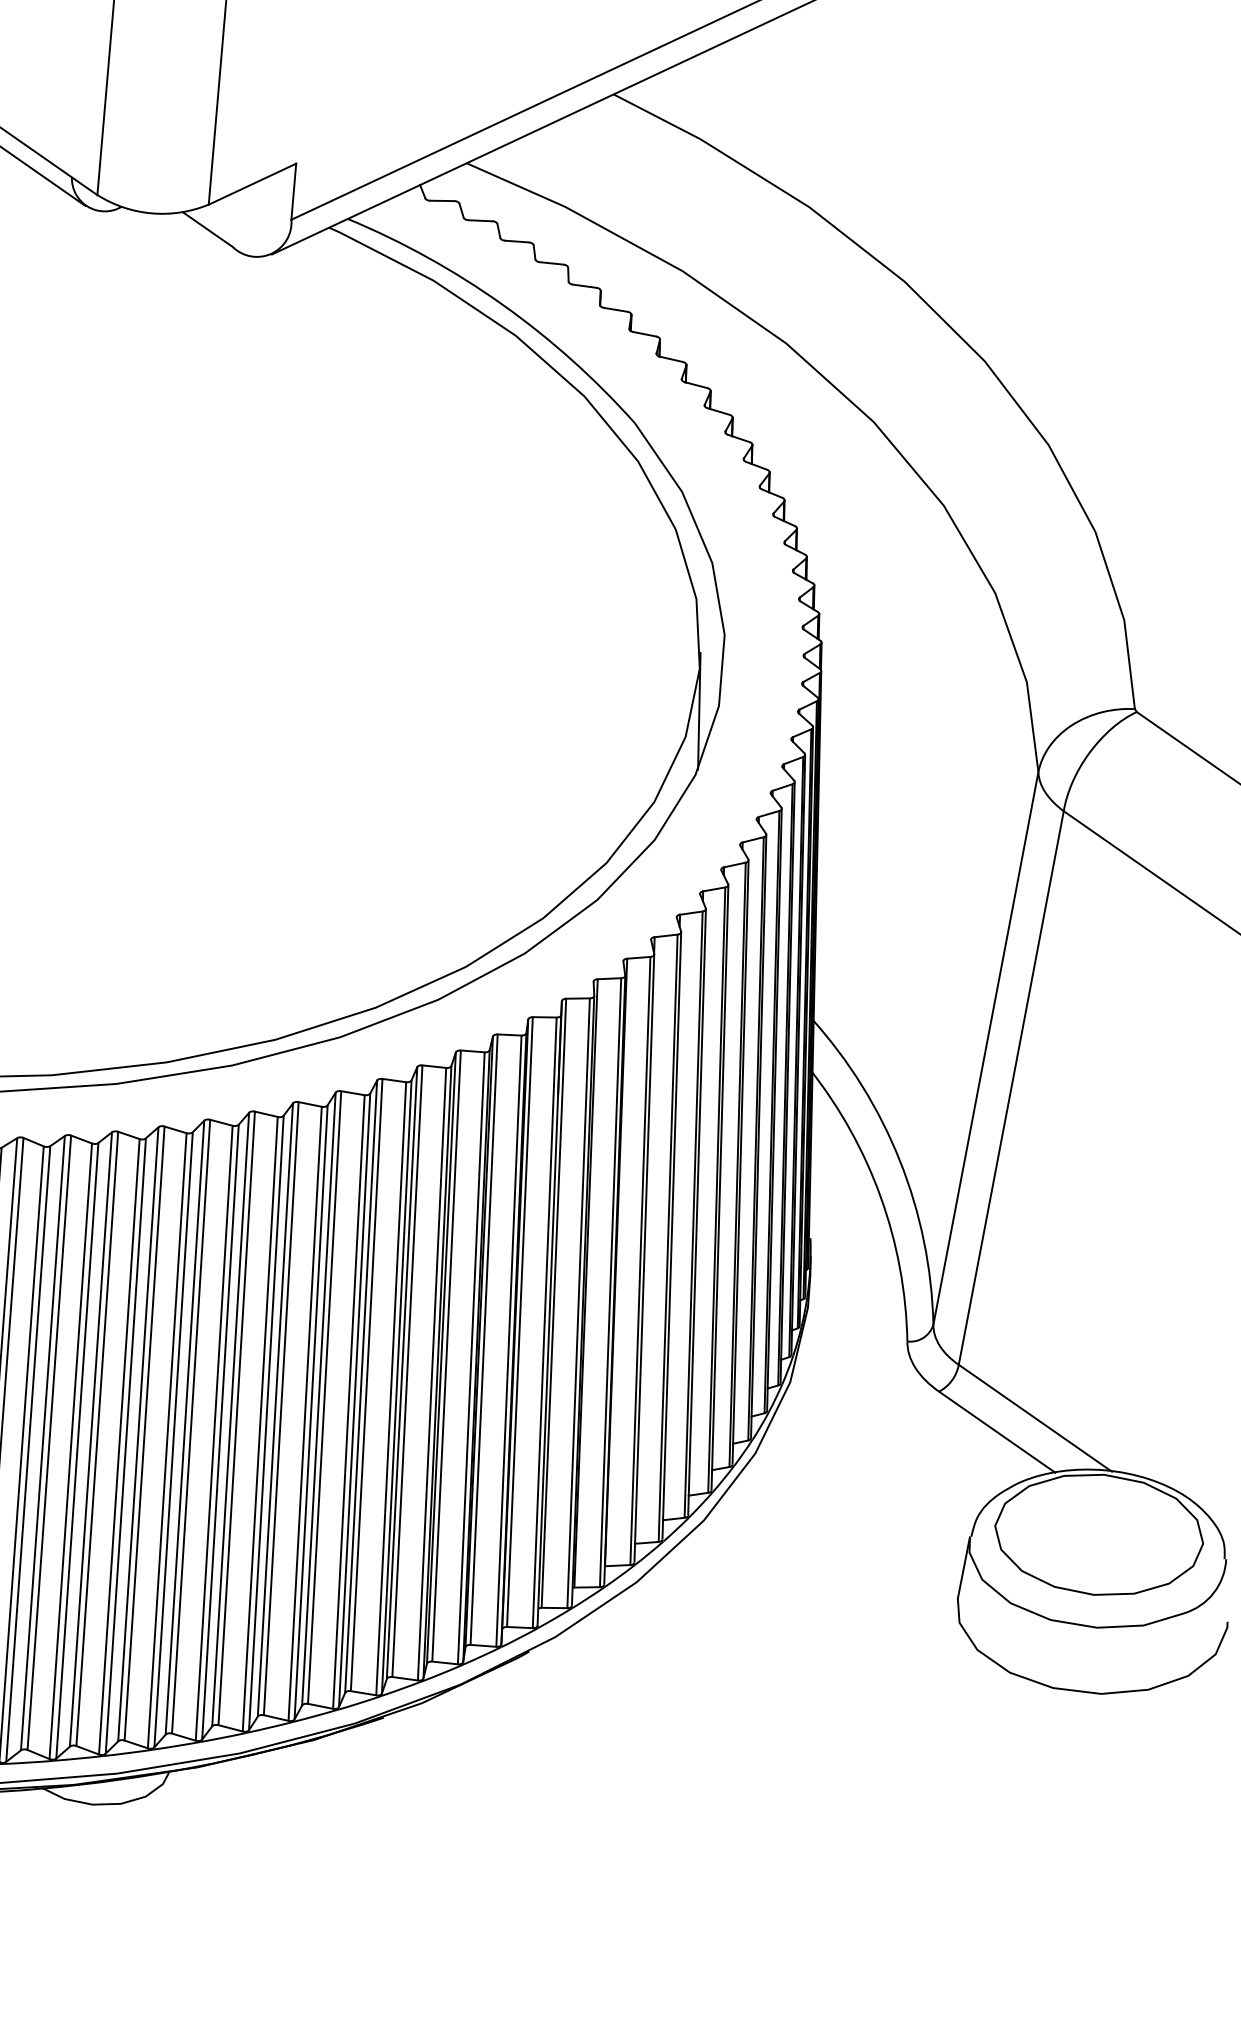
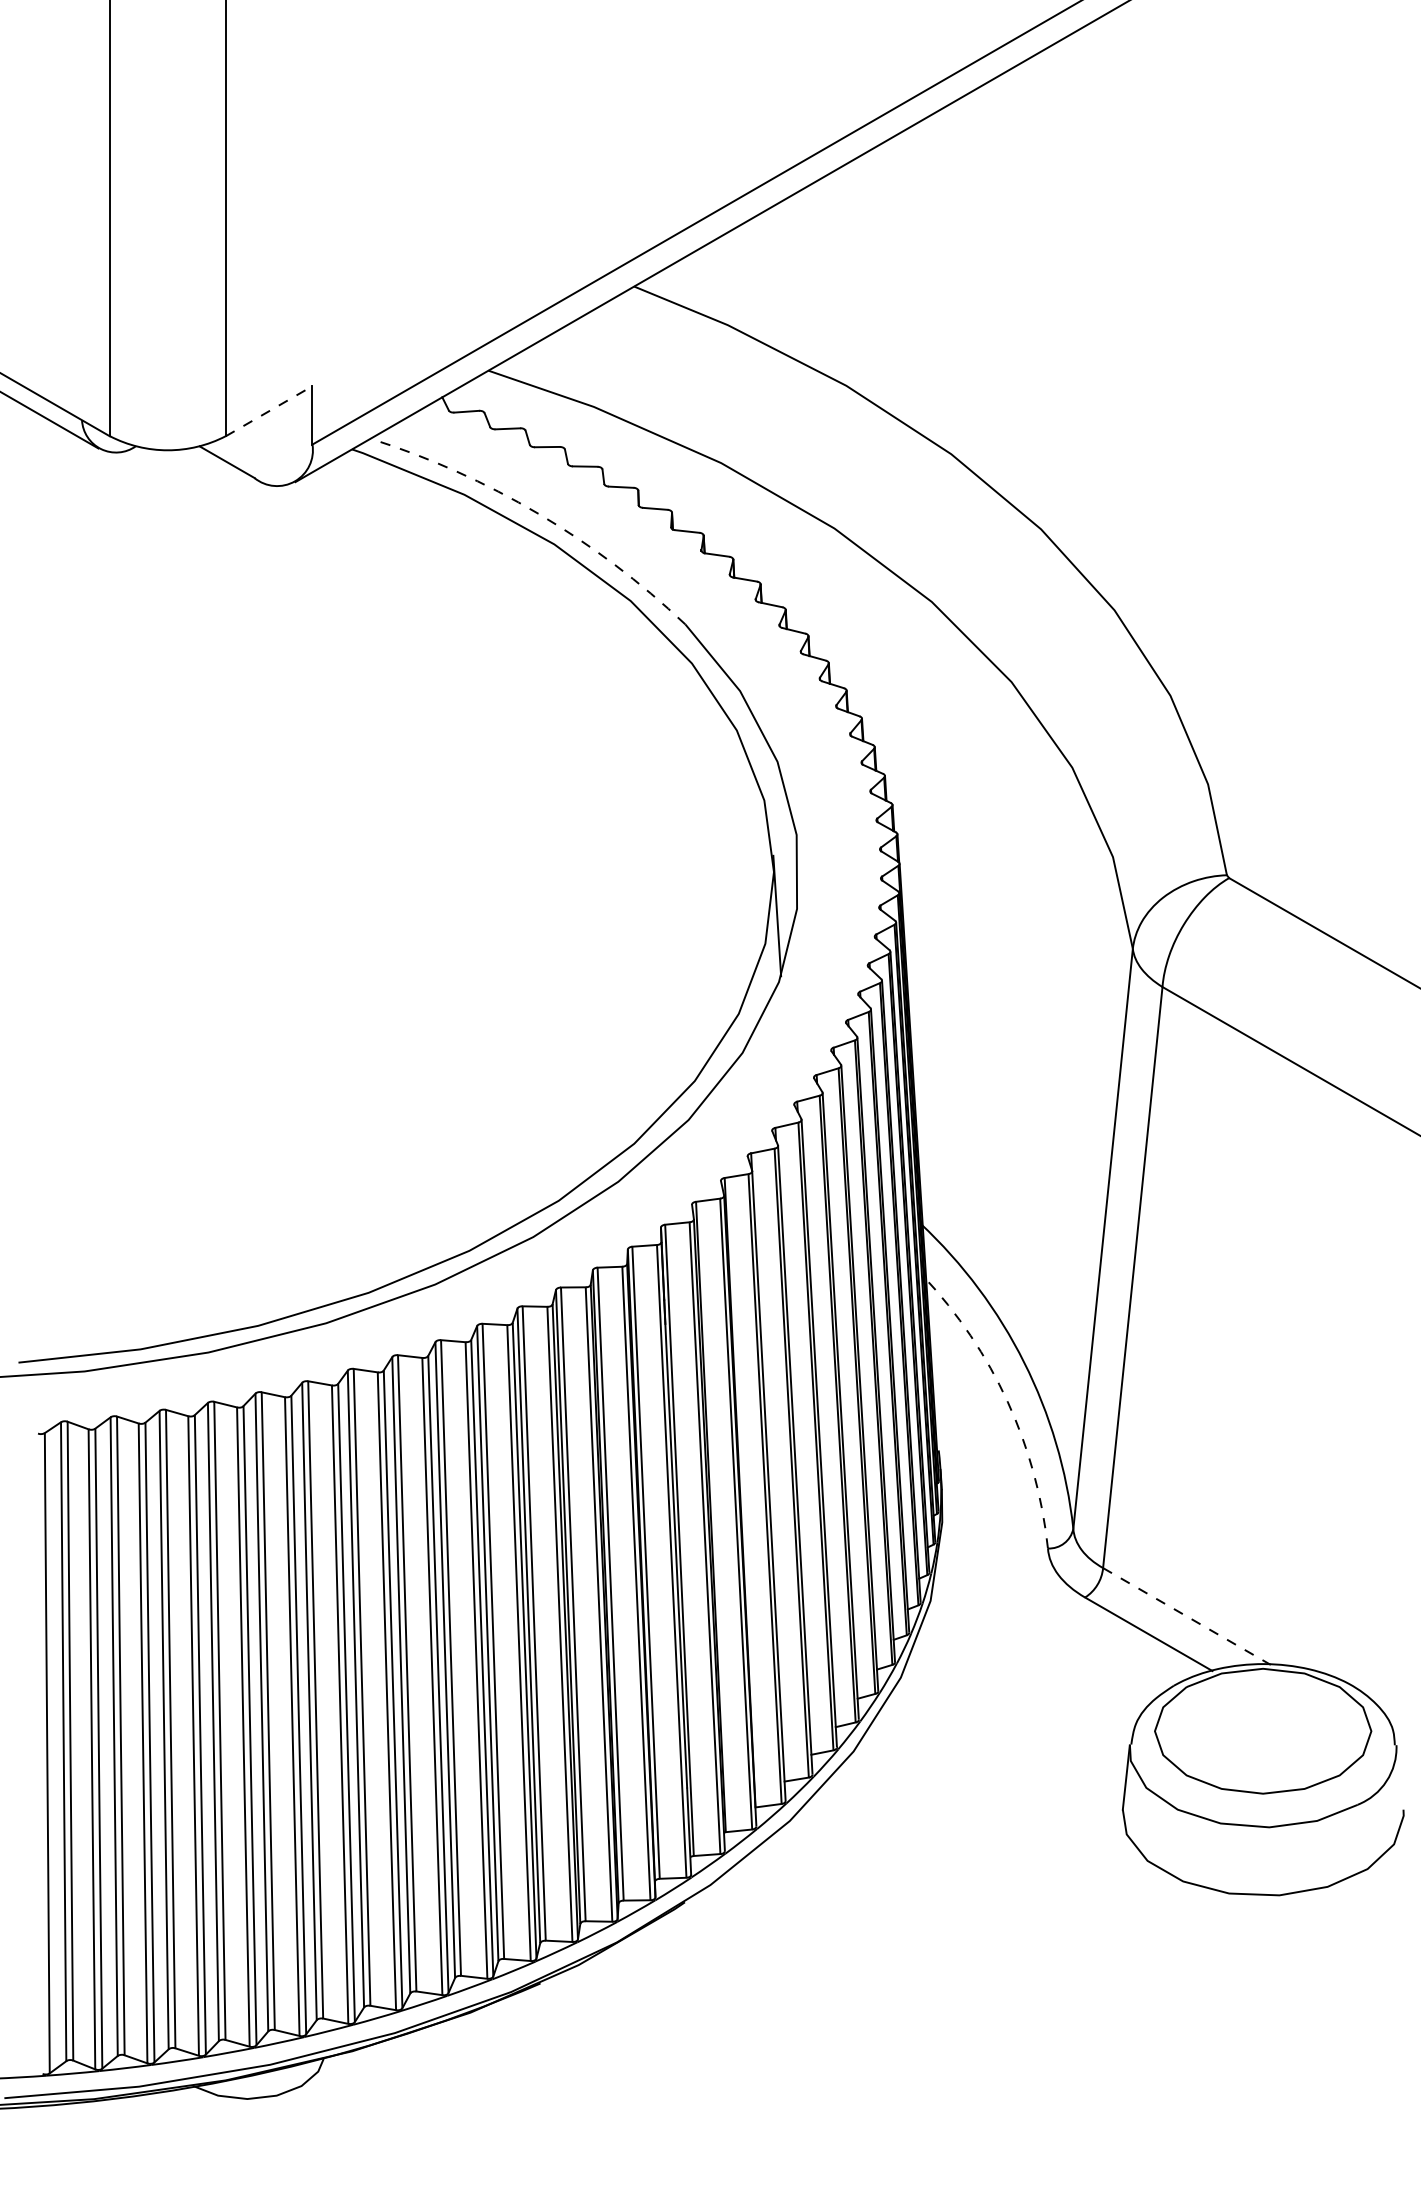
line: (252, 184) -> (269, 411), solid -> dashed
arc: (503, 304) -> (538, 513), solid -> dashed
arc: (880, 1196) -> (1007, 1401), solid -> dashed
line: (1034, 1418) -> (1186, 1616), solid -> dashed

